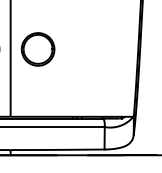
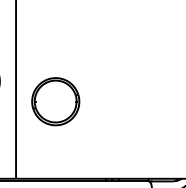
part: (37, 49) -> (54, 101), moved

